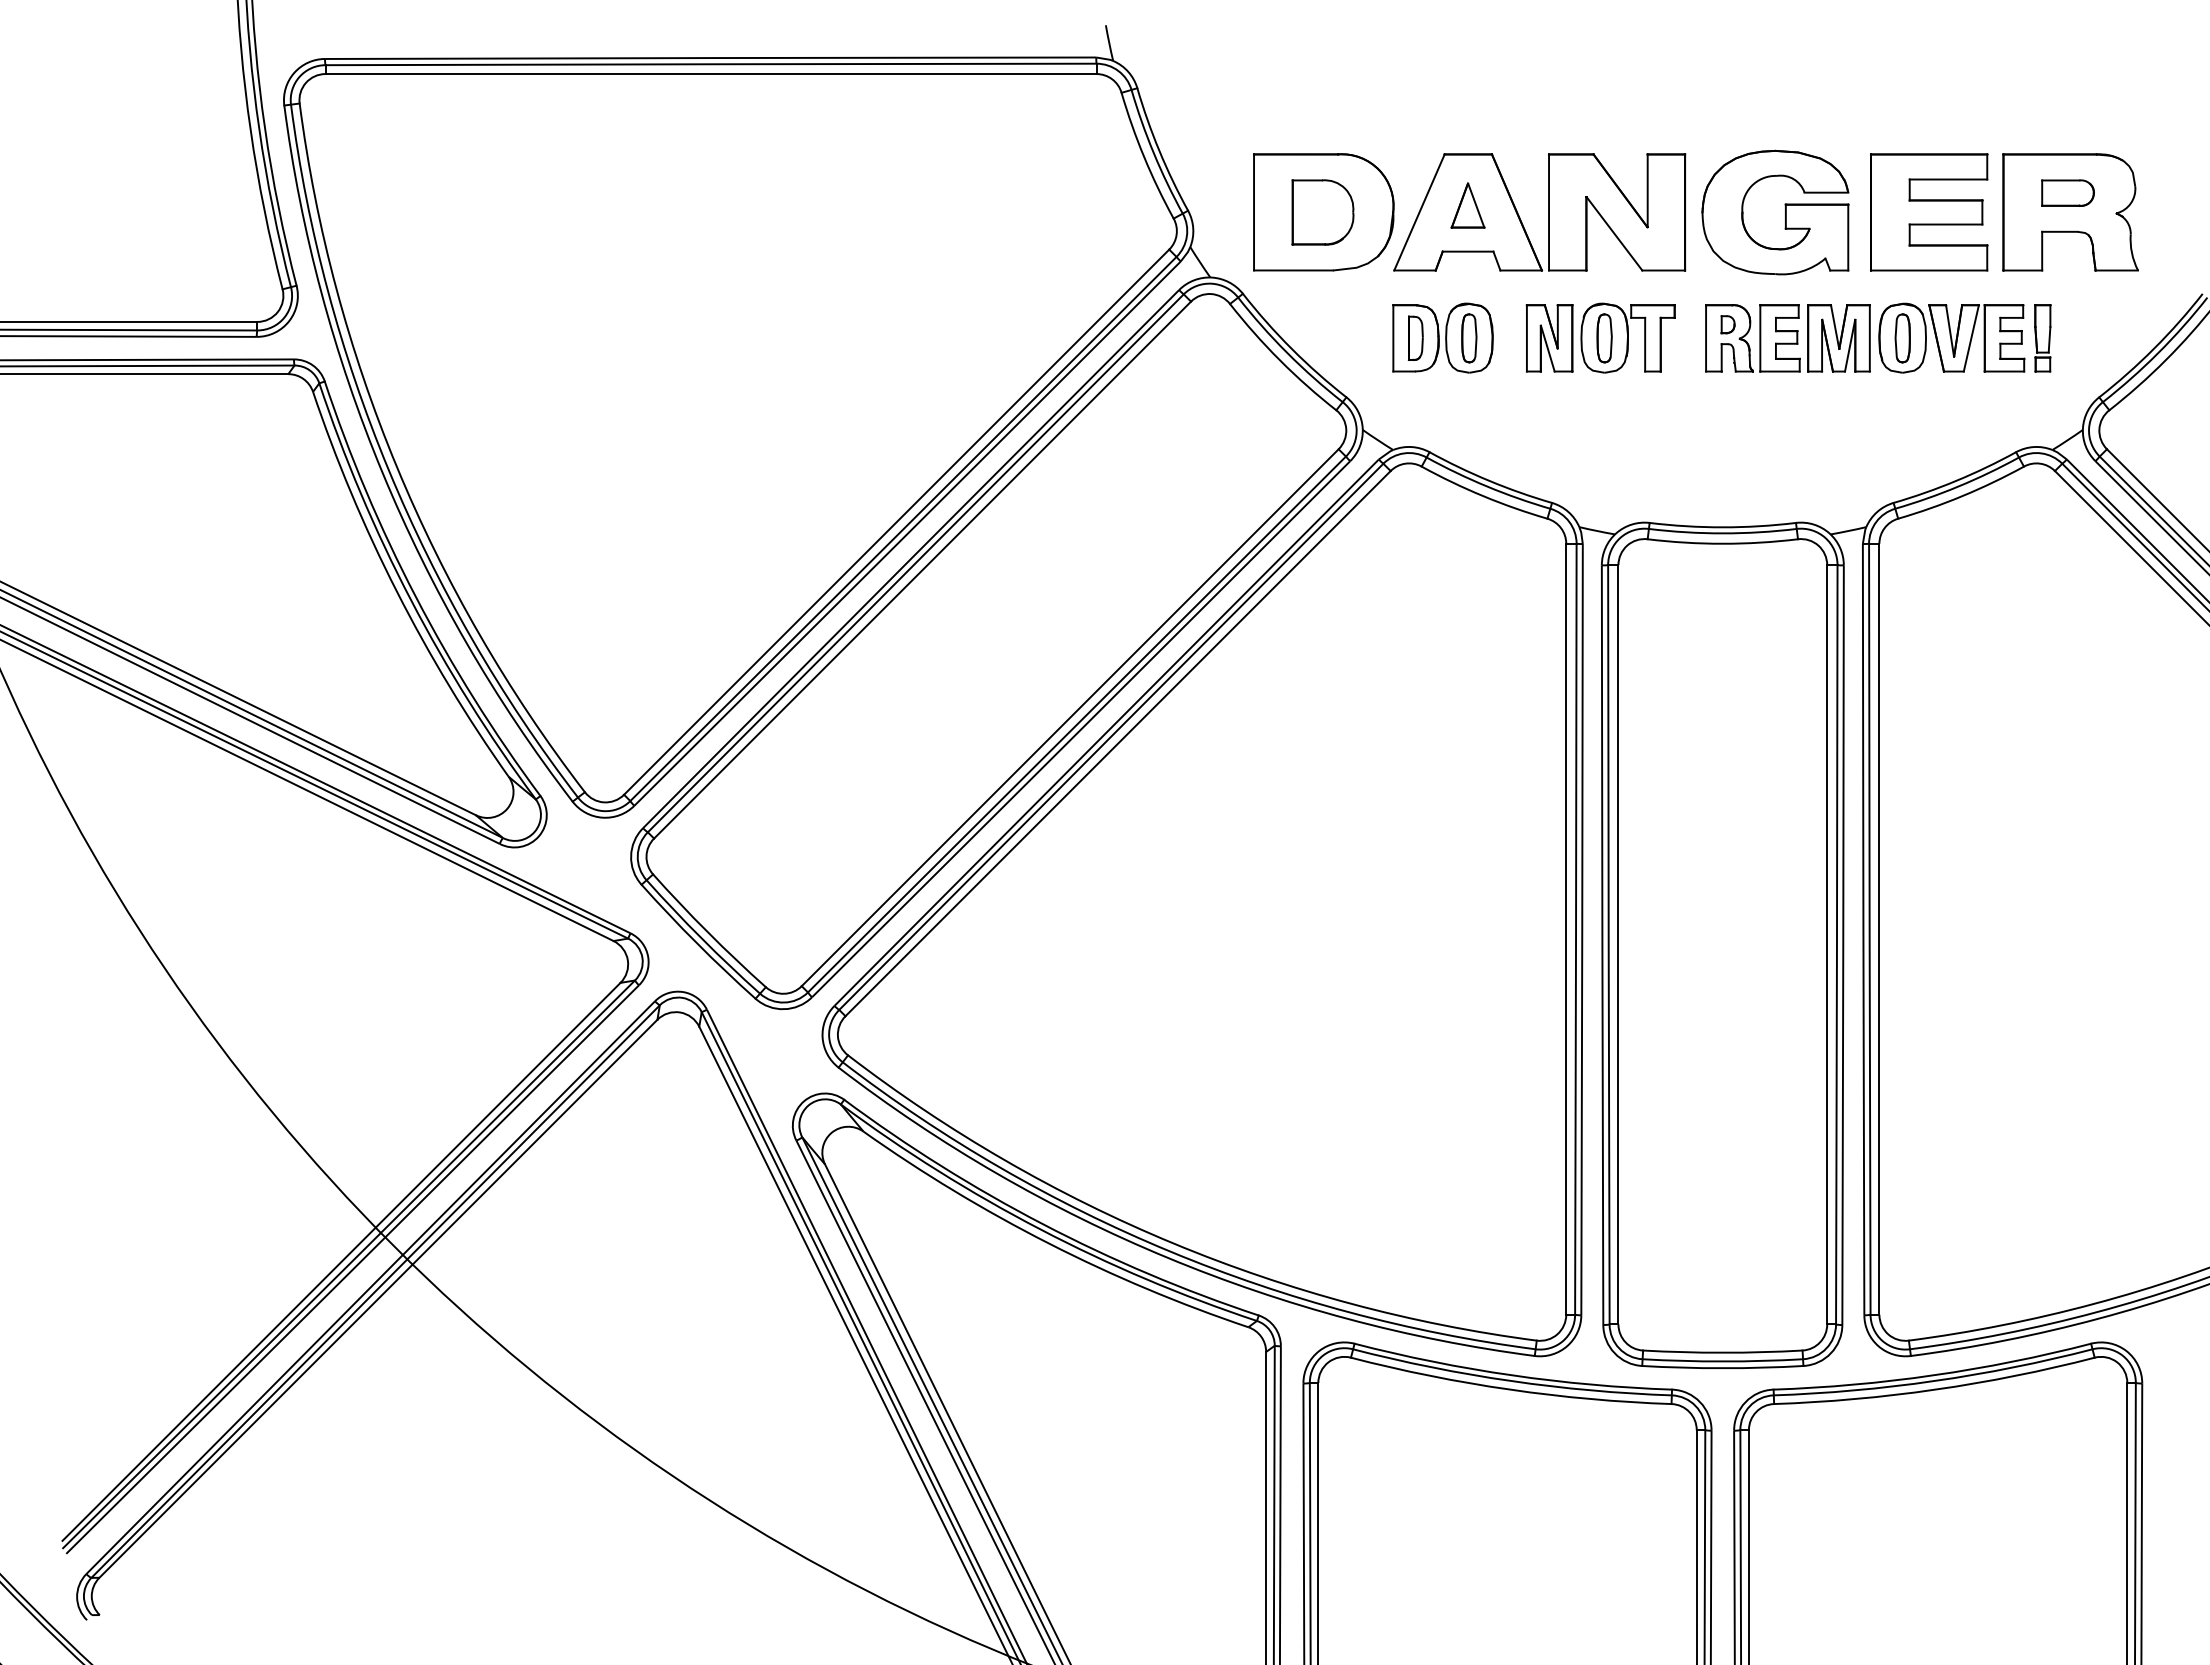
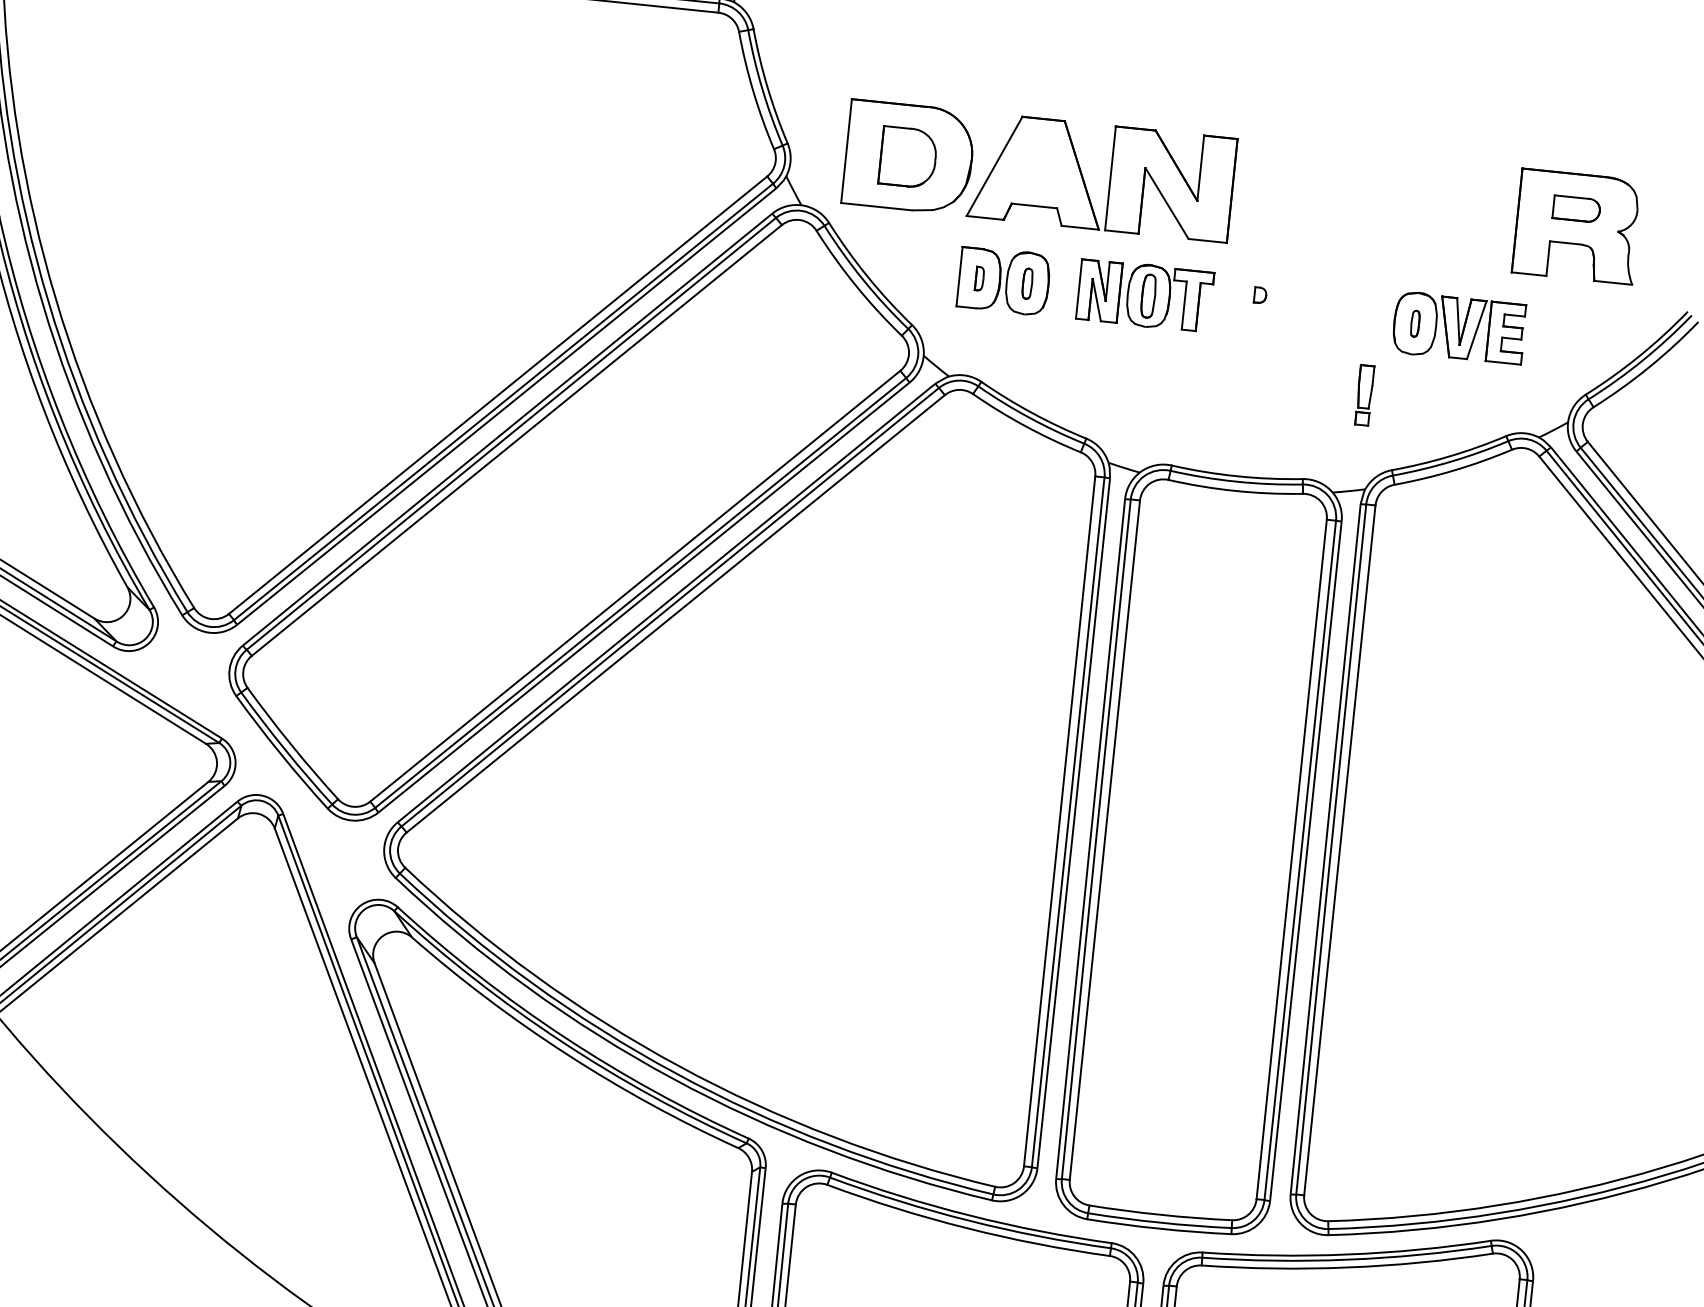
part: (1467, 205) -> (1038, 164), removed
part: (1785, 212) -> (1322, 200), removed
part: (1929, 212) -> (1450, 213), removed
part: (1415, 338) -> (979, 278), size x0.6
part: (1469, 338) -> (1027, 283), size x0.7
part: (1787, 338) -> (1312, 313), removed
part: (1902, 338) -> (1415, 323), size x0.6
part: (2042, 338) -> (1364, 395), moved

